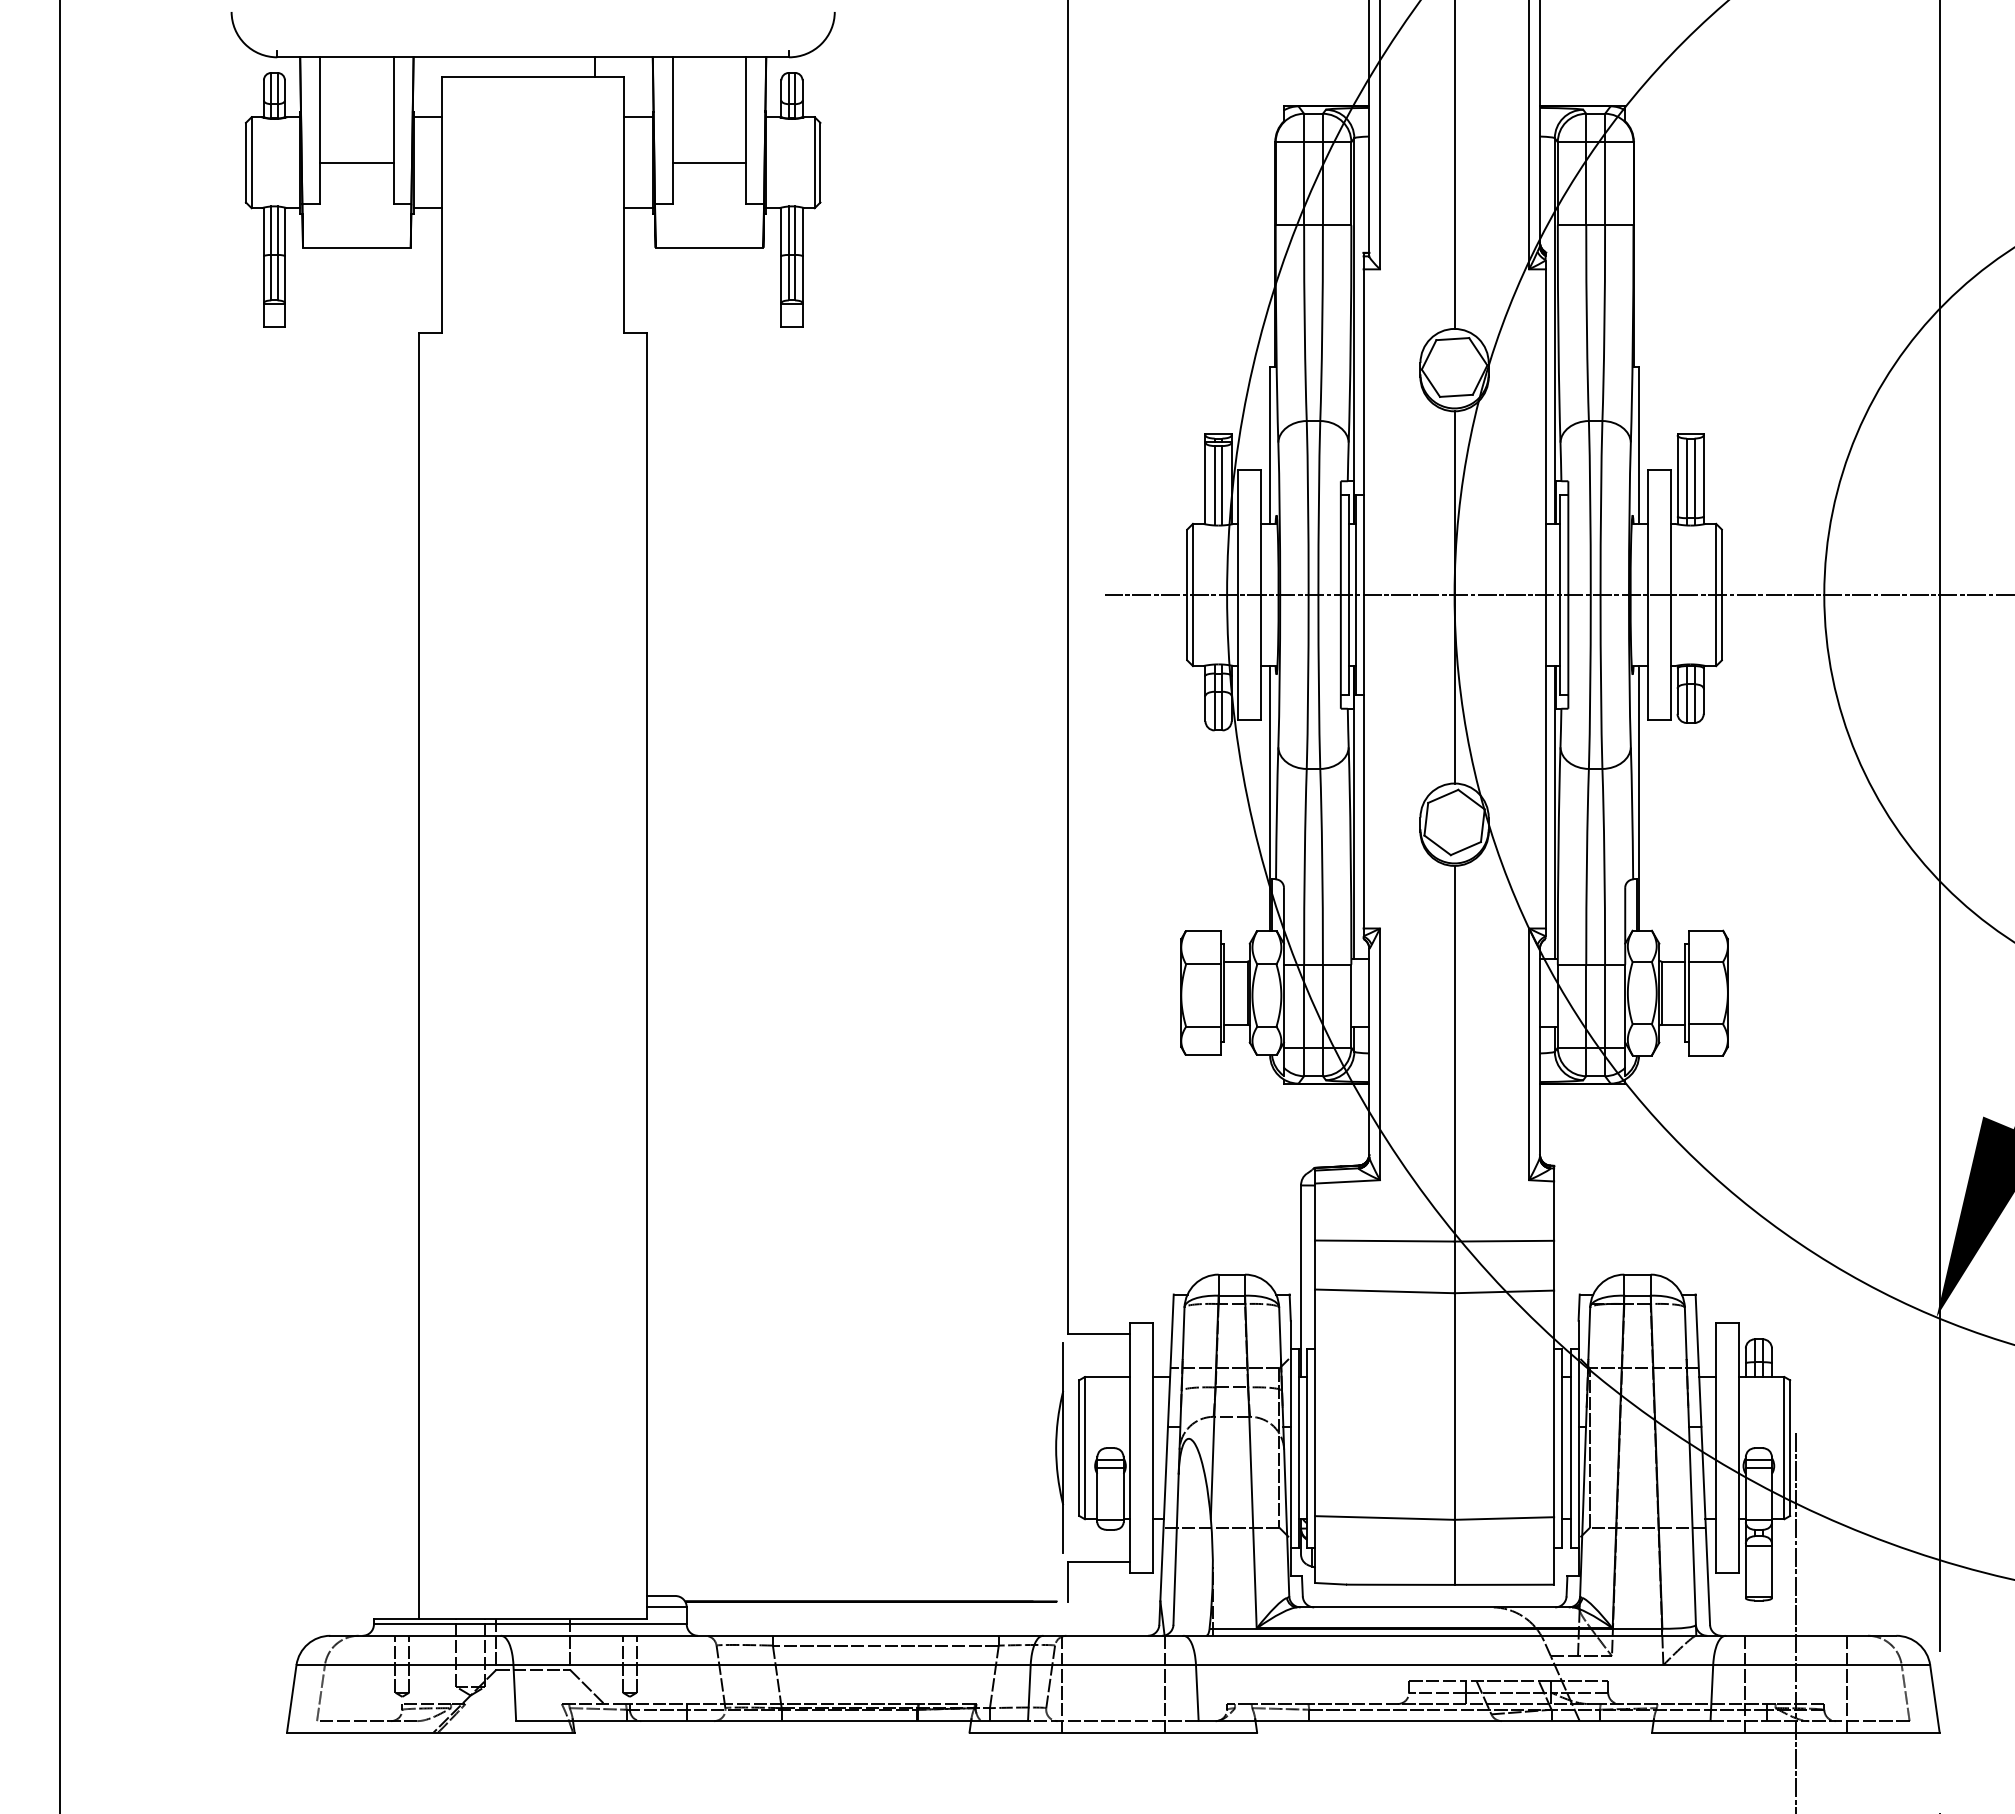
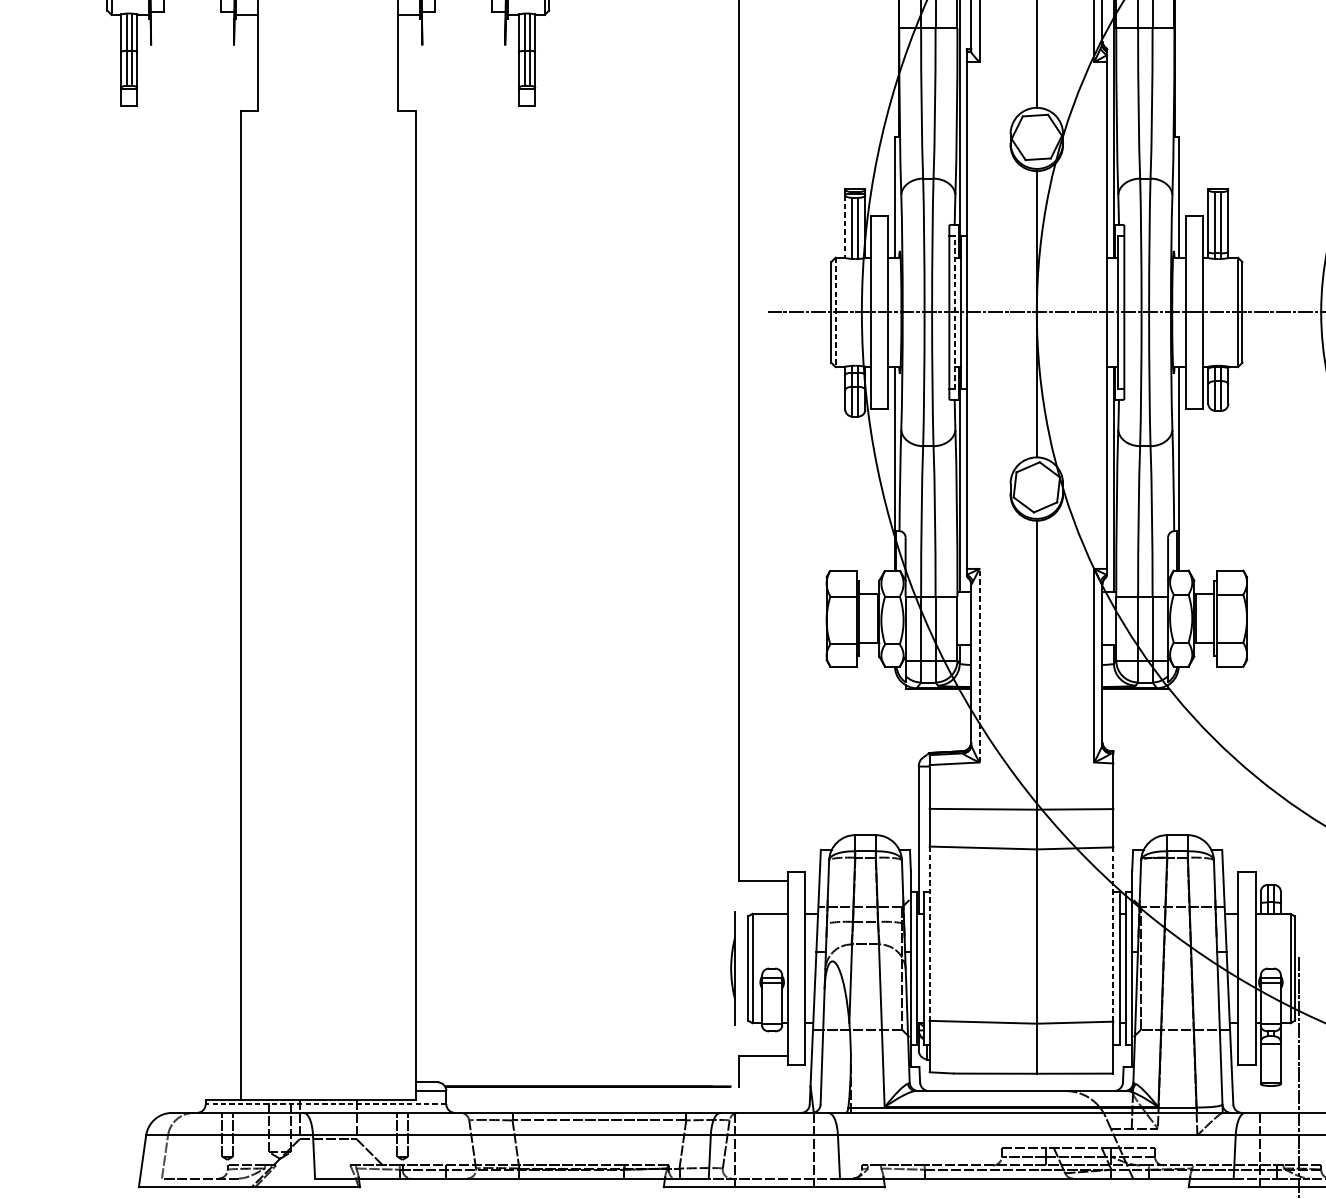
line: (356, 248) -> (192, 45), removed
line: (709, 248) -> (463, 45), removed
line: (1205, 483) -> (845, 226), solid -> dashed
line: (1192, 595) -> (835, 312), solid -> dashed
line: (1348, 595) -> (955, 312), solid -> dashed
line: (1380, 1054) -> (979, 665), solid -> dashed
line: (1315, 1403) -> (929, 934), solid -> dashed
line: (1554, 1403) -> (1113, 934), solid -> dashed
part: (1059, 1447) -> (732, 968), size x0.7
line: (529, 1624) -> (325, 1104), solid -> dashed

